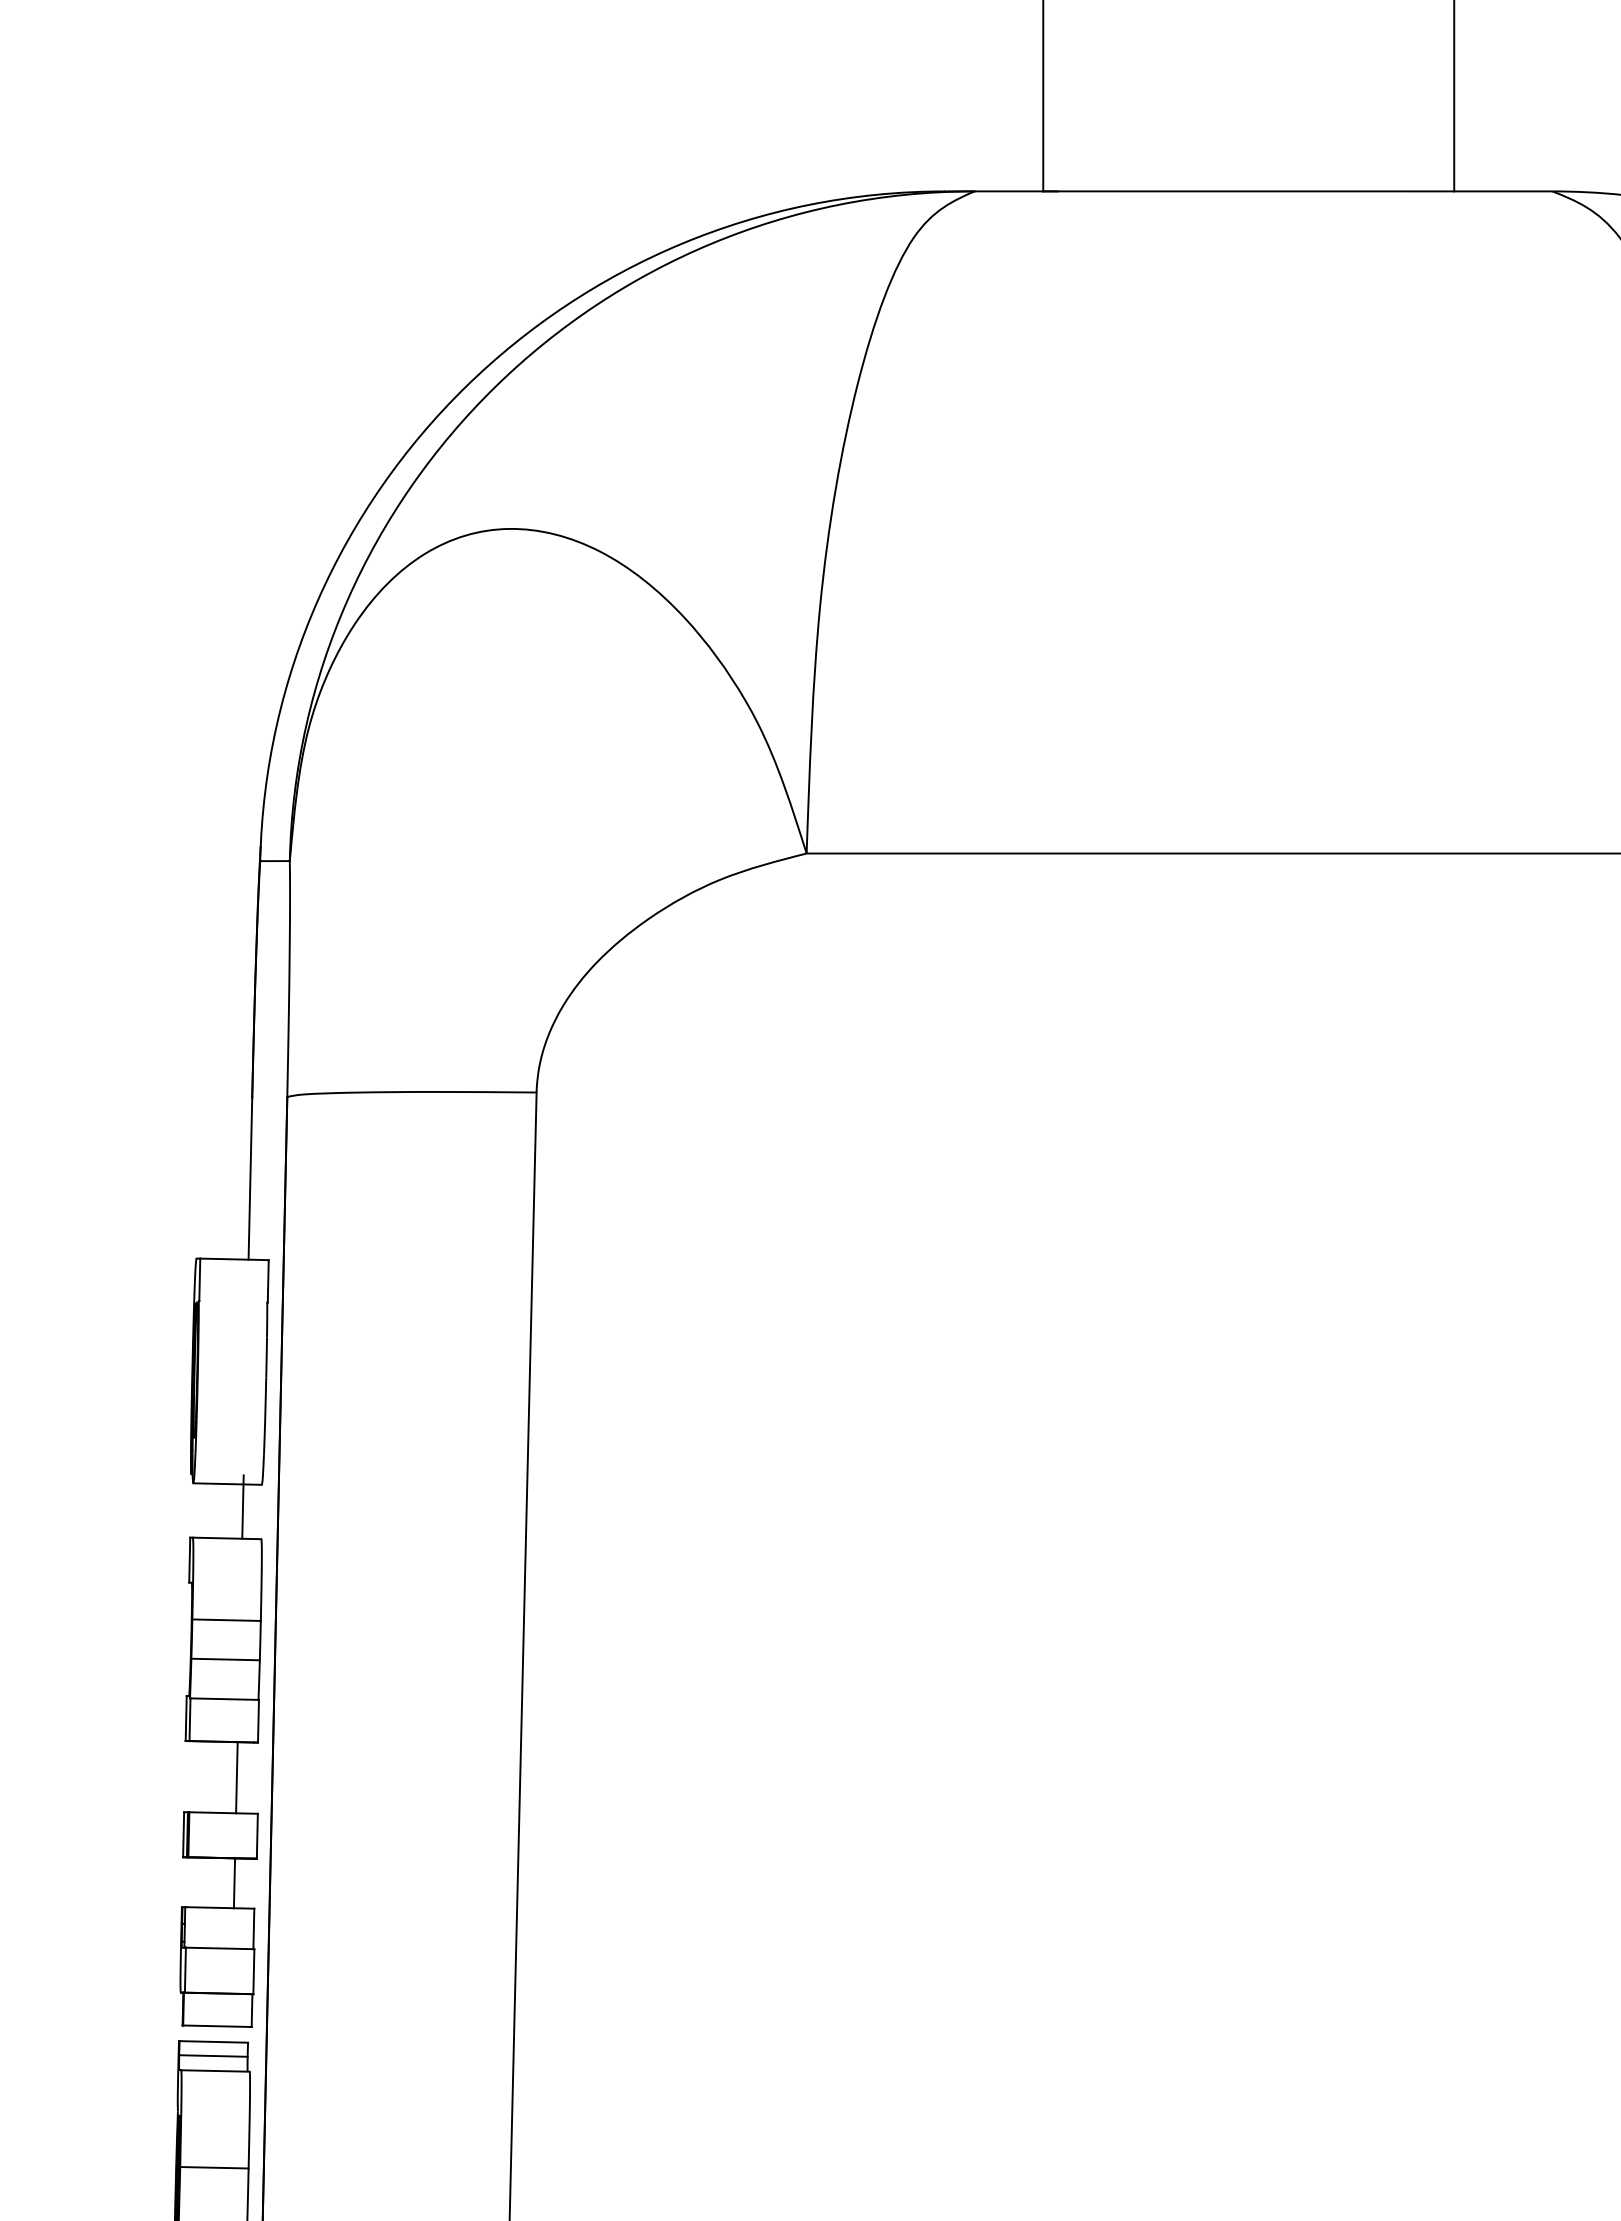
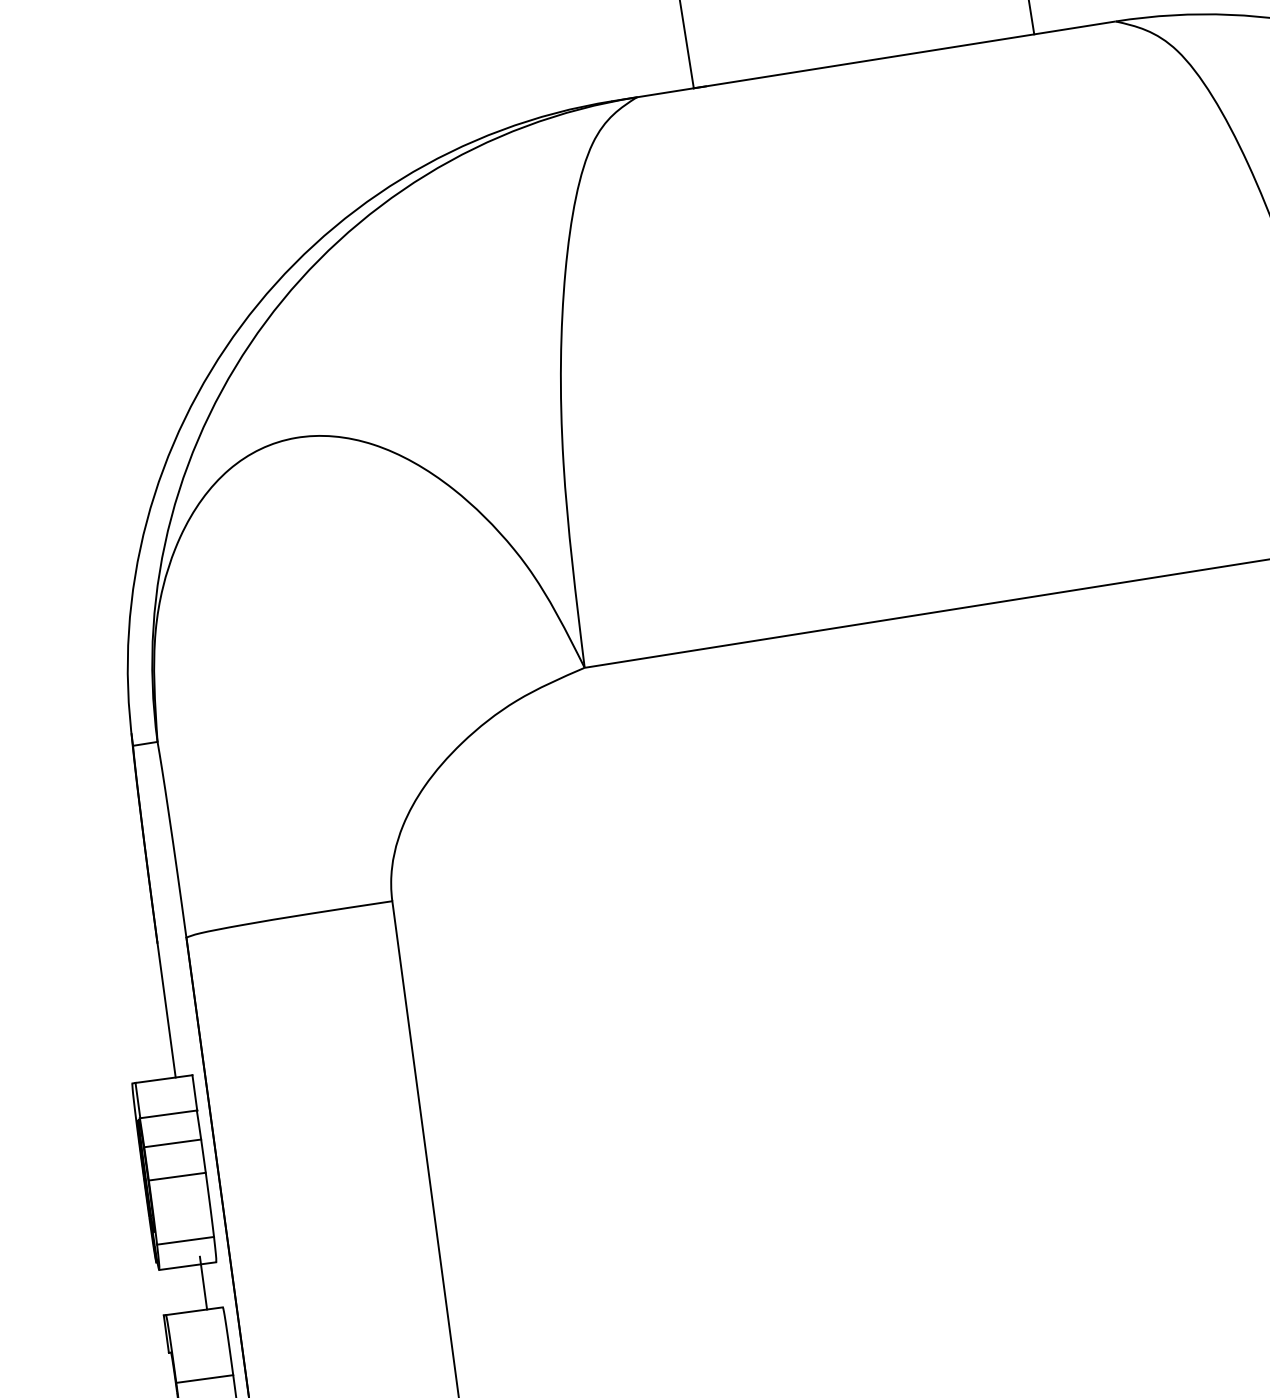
line: (232, 1301) -> (167, 1114), added
line: (232, 1336) -> (172, 1143), added
line: (231, 1376) -> (176, 1176), added
line: (229, 1453) -> (185, 1240), added

